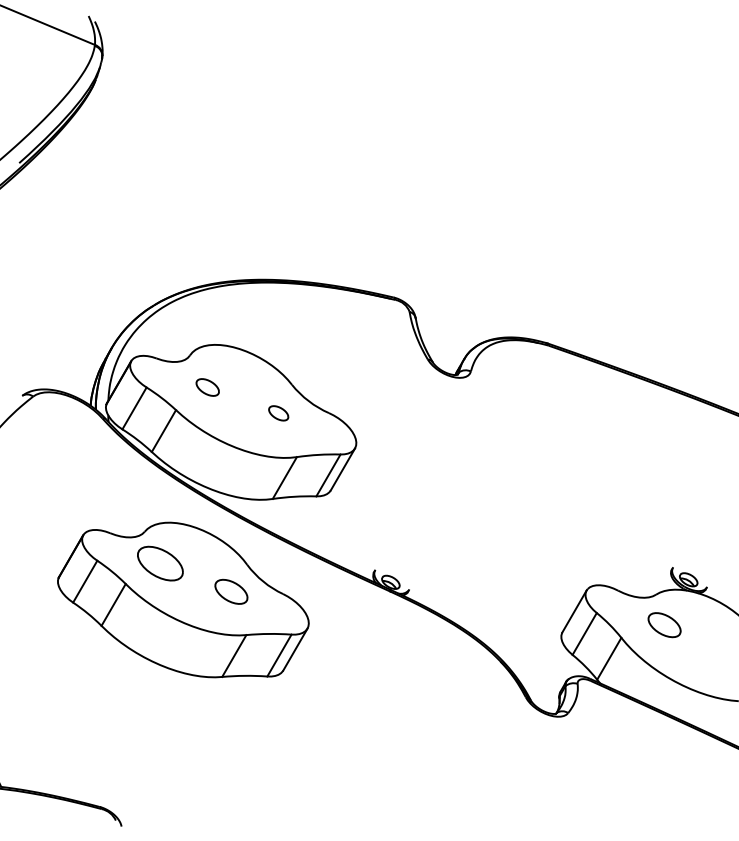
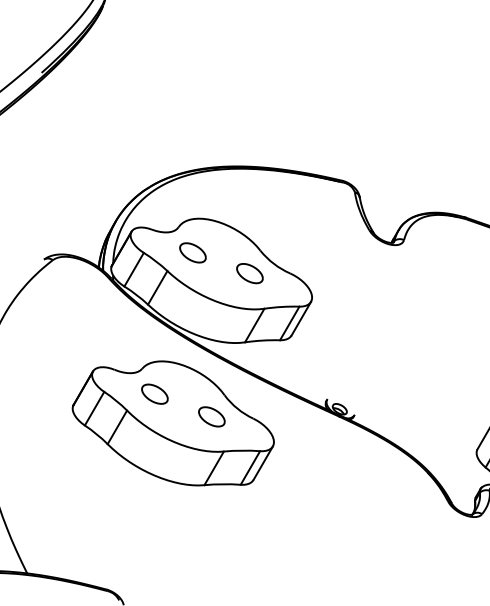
part: (207, 387) -> (192, 252), size x1.43
part: (278, 413) -> (249, 273), size x1.67
part: (160, 563) -> (154, 394), size x0.71

